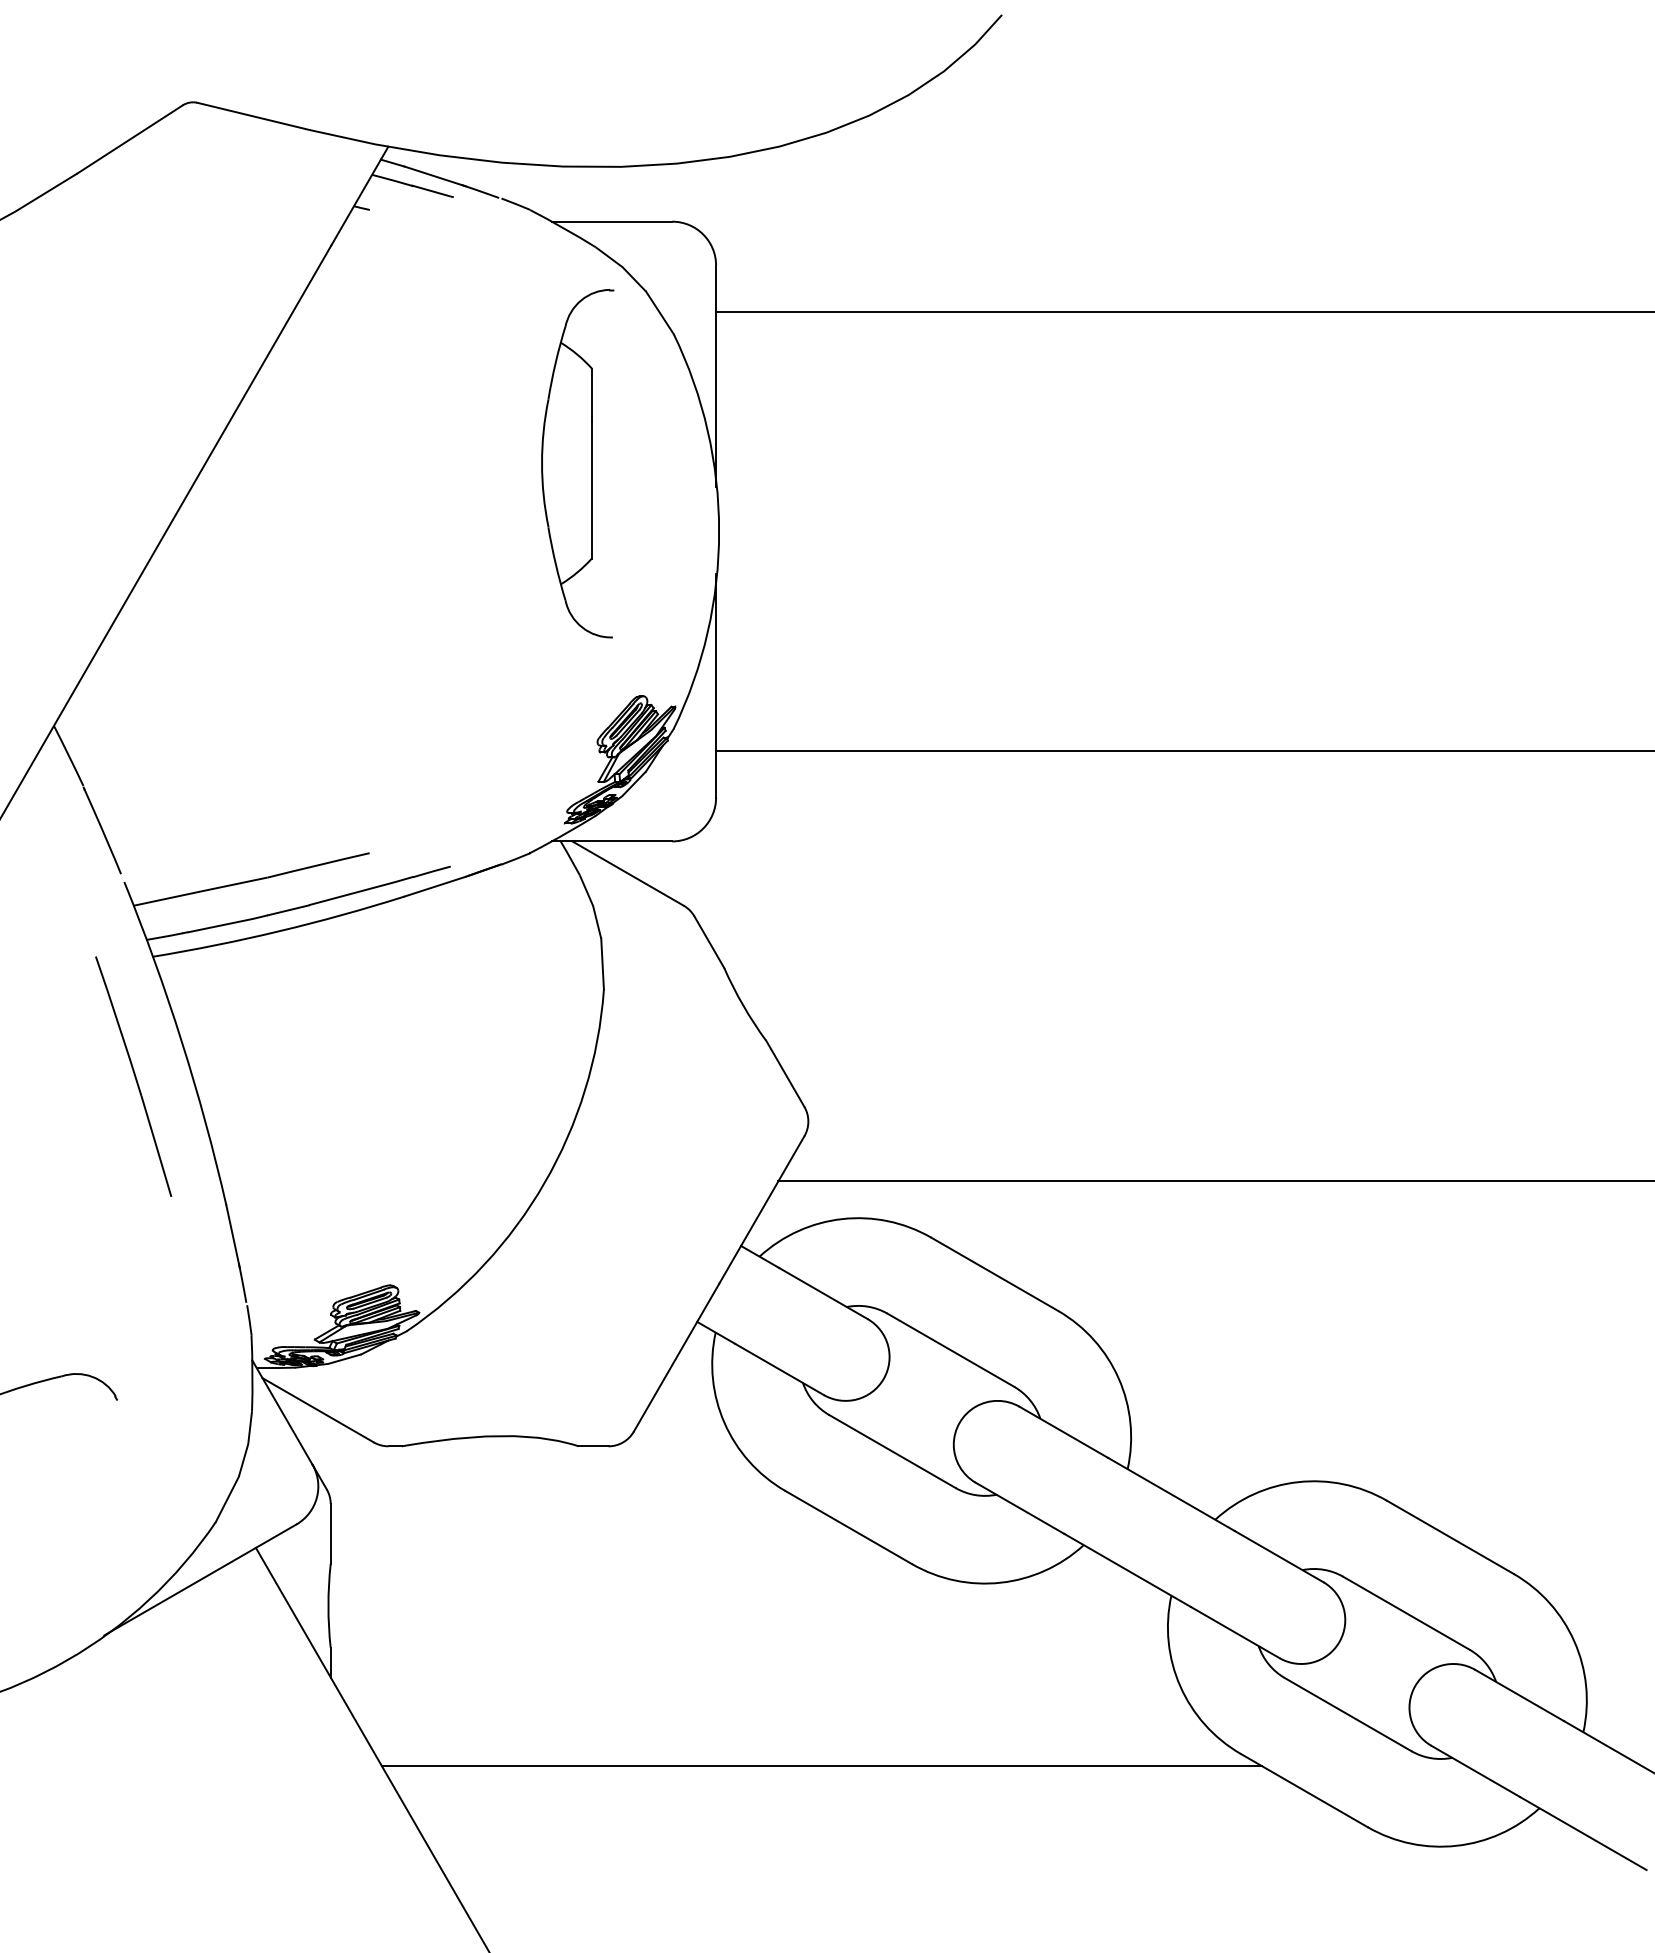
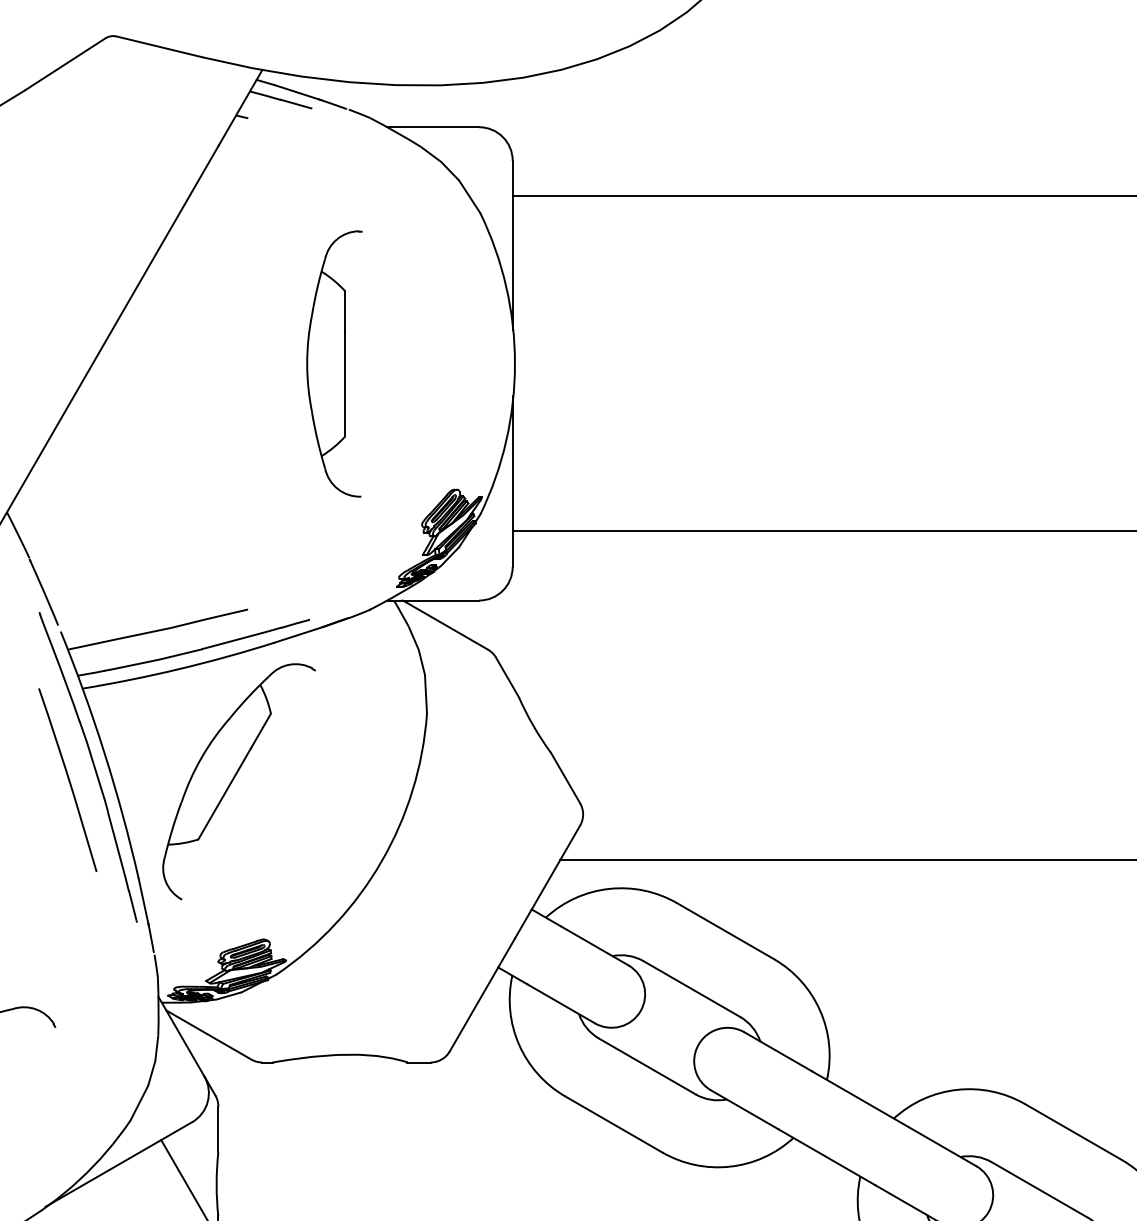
part: (577, 463) -> (334, 363), moved
part: (166, 1056) -> (92, 764), added
part: (351, 1075) -> (234, 779), added

